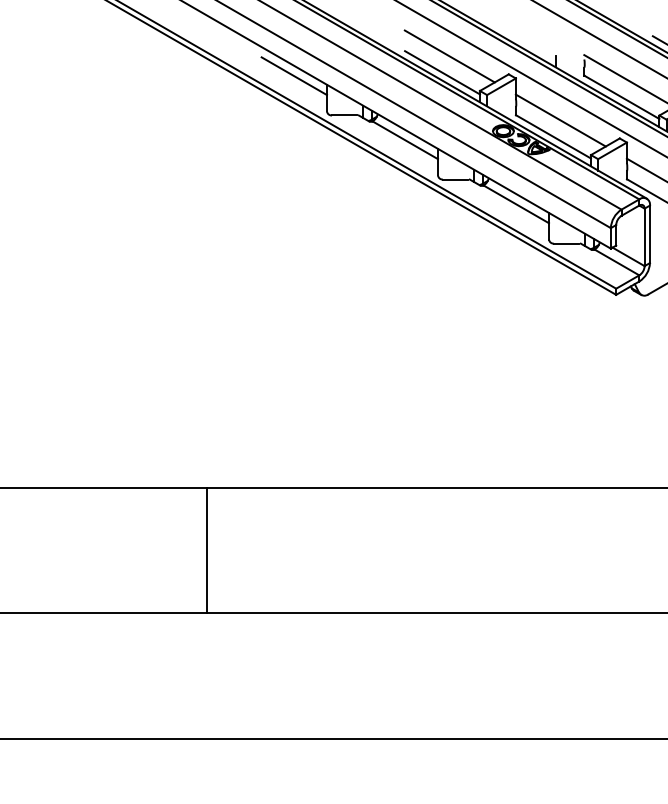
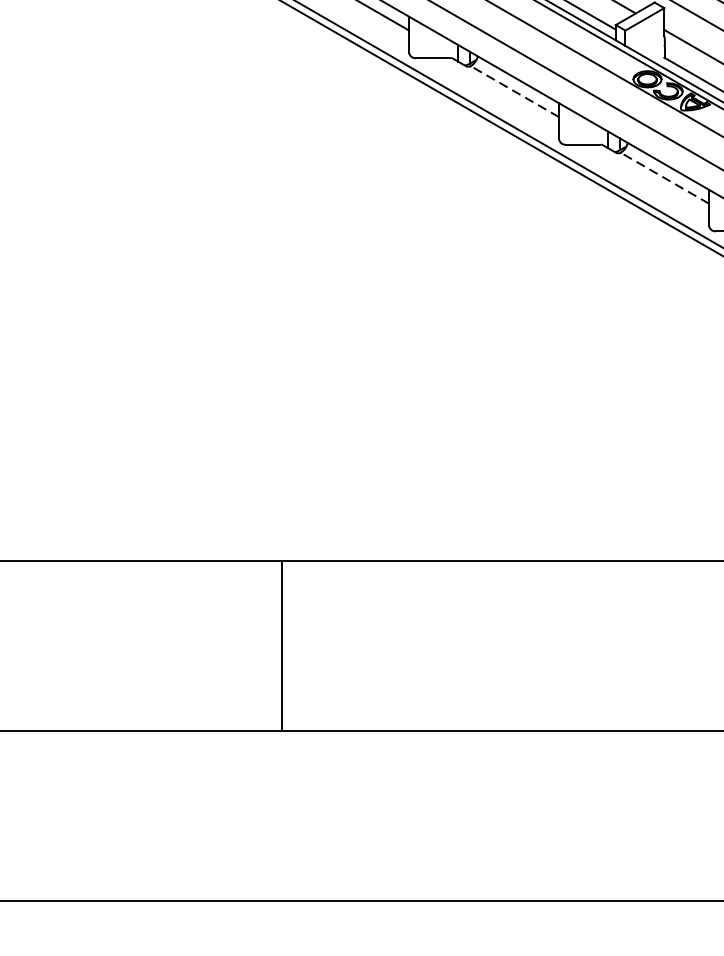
line: (405, 140) -> (515, 91), solid -> dashed
line: (516, 204) -> (665, 178), solid -> dashed
line: (206, 550) -> (281, 645), moved

